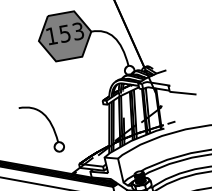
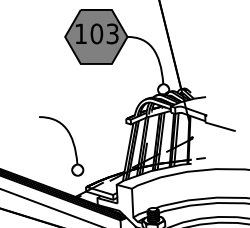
text: (64, 33) -> (96, 33), 153 -> 103
part: (50, 125) -> (72, 143), moved

